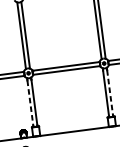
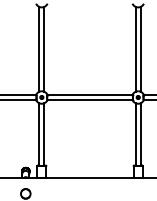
line: (109, 93) -> (140, 135), dashed -> solid
line: (30, 103) -> (39, 135), dashed -> solid

